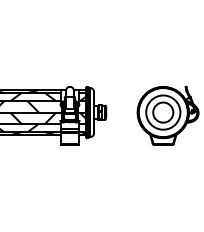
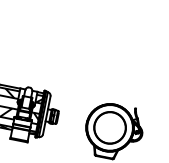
circle: (163, 112) -> (110, 127), size x1.67

